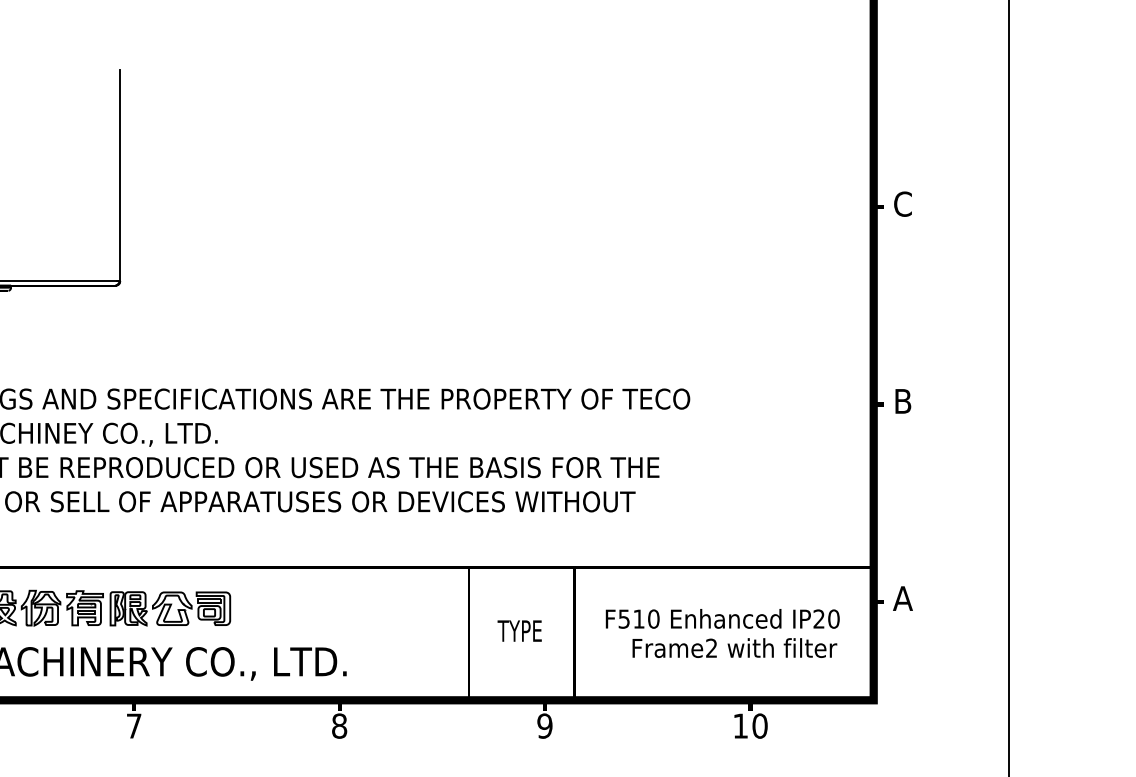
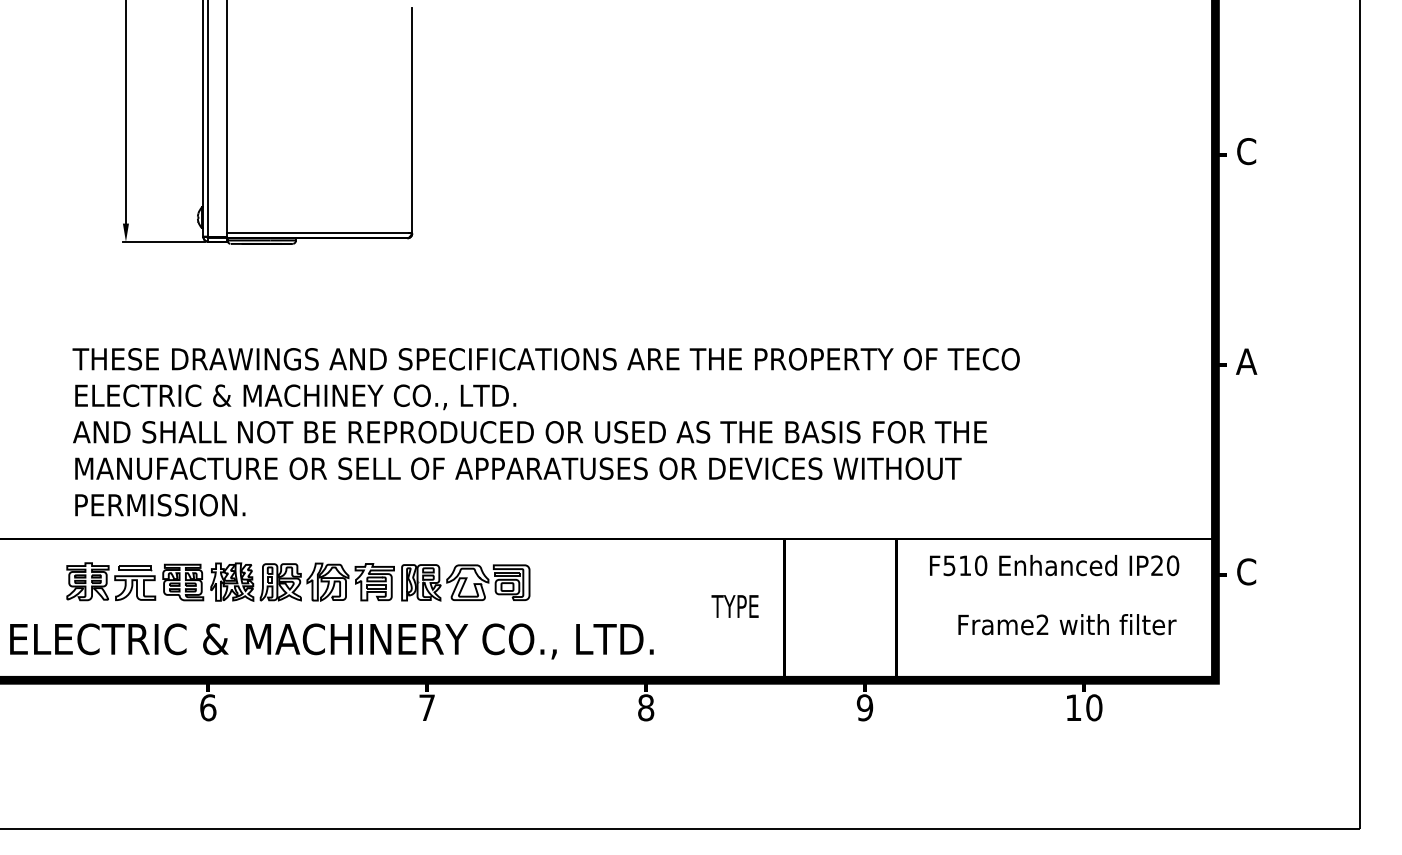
text: (902, 401) -> (1246, 361), B -> A
text: (902, 598) -> (1246, 571), A -> C
text: (722, 618) -> (1054, 565), moved
text: (519, 631) -> (734, 606), moved

